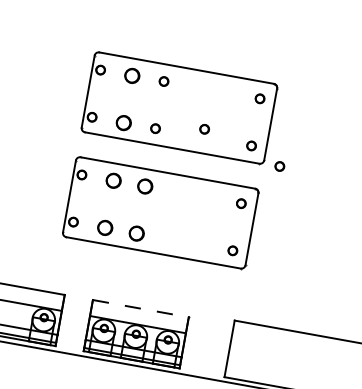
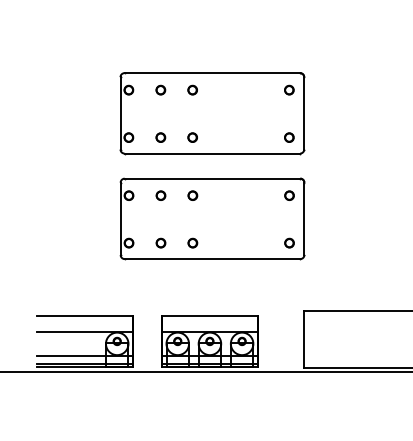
part: (132, 75) -> (160, 89), size x0.62
part: (123, 122) -> (160, 137), size x0.62
part: (204, 129) -> (240, 129), removed
part: (279, 166) -> (320, 152), removed
part: (113, 180) -> (160, 195), size x0.62
part: (145, 186) -> (192, 195), size x0.62
part: (104, 227) -> (160, 242), size x0.62
part: (136, 232) -> (192, 242), size x0.62
line: (141, 308) -> (210, 315), dashed -> solid

